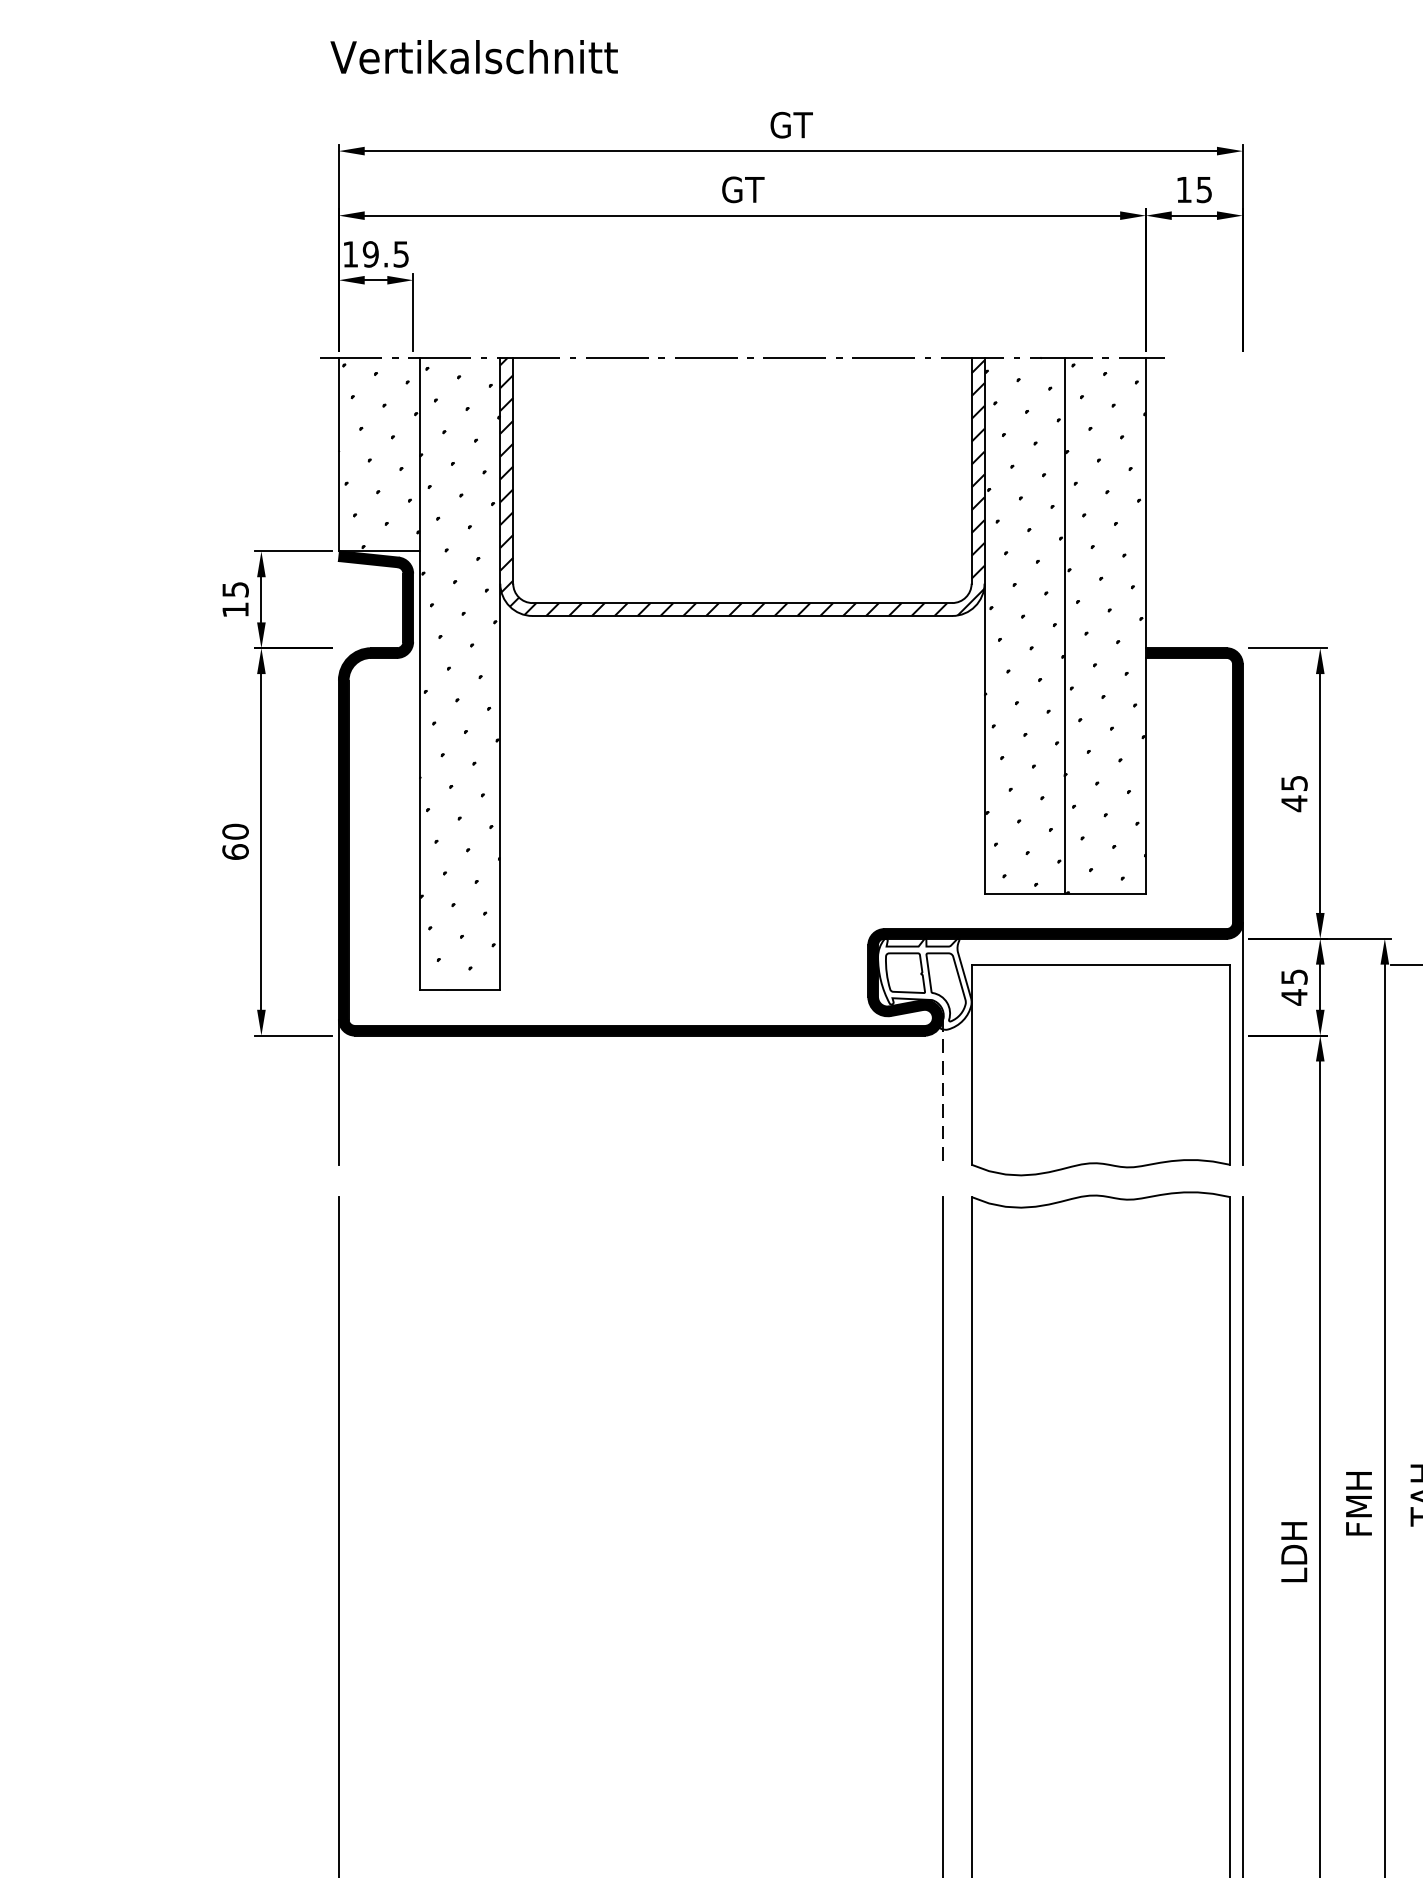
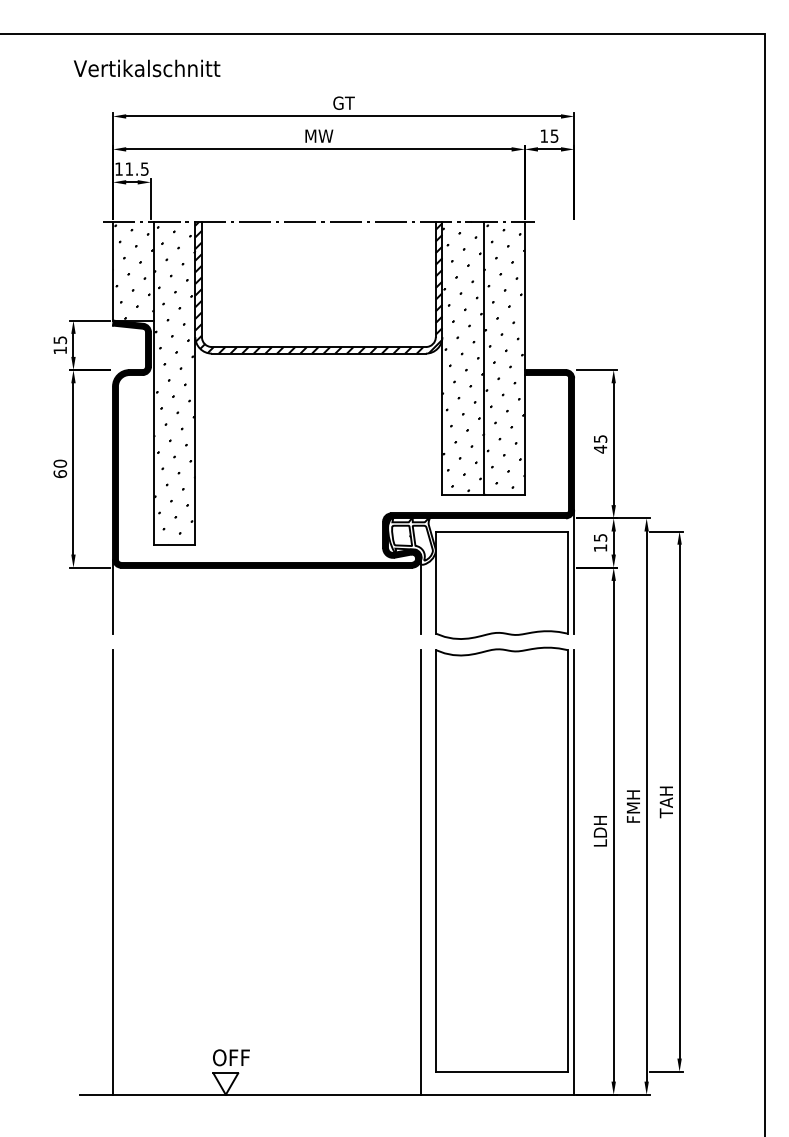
text: (473, 57) -> (146, 68), moved
text: (743, 188) -> (319, 135), GT -> MW
text: (371, 253) -> (129, 168), 19.5 -> 11.5
text: (1294, 997) -> (600, 548), 45 -> 15
line: (943, 1091) -> (421, 596), dashed -> solid

